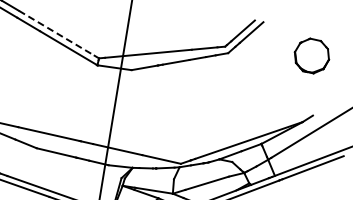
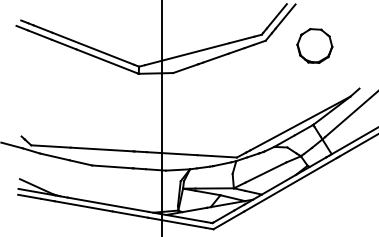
line: (56, 33) -> (93, 48), dashed -> solid
part: (311, 55) -> (314, 45), moved

